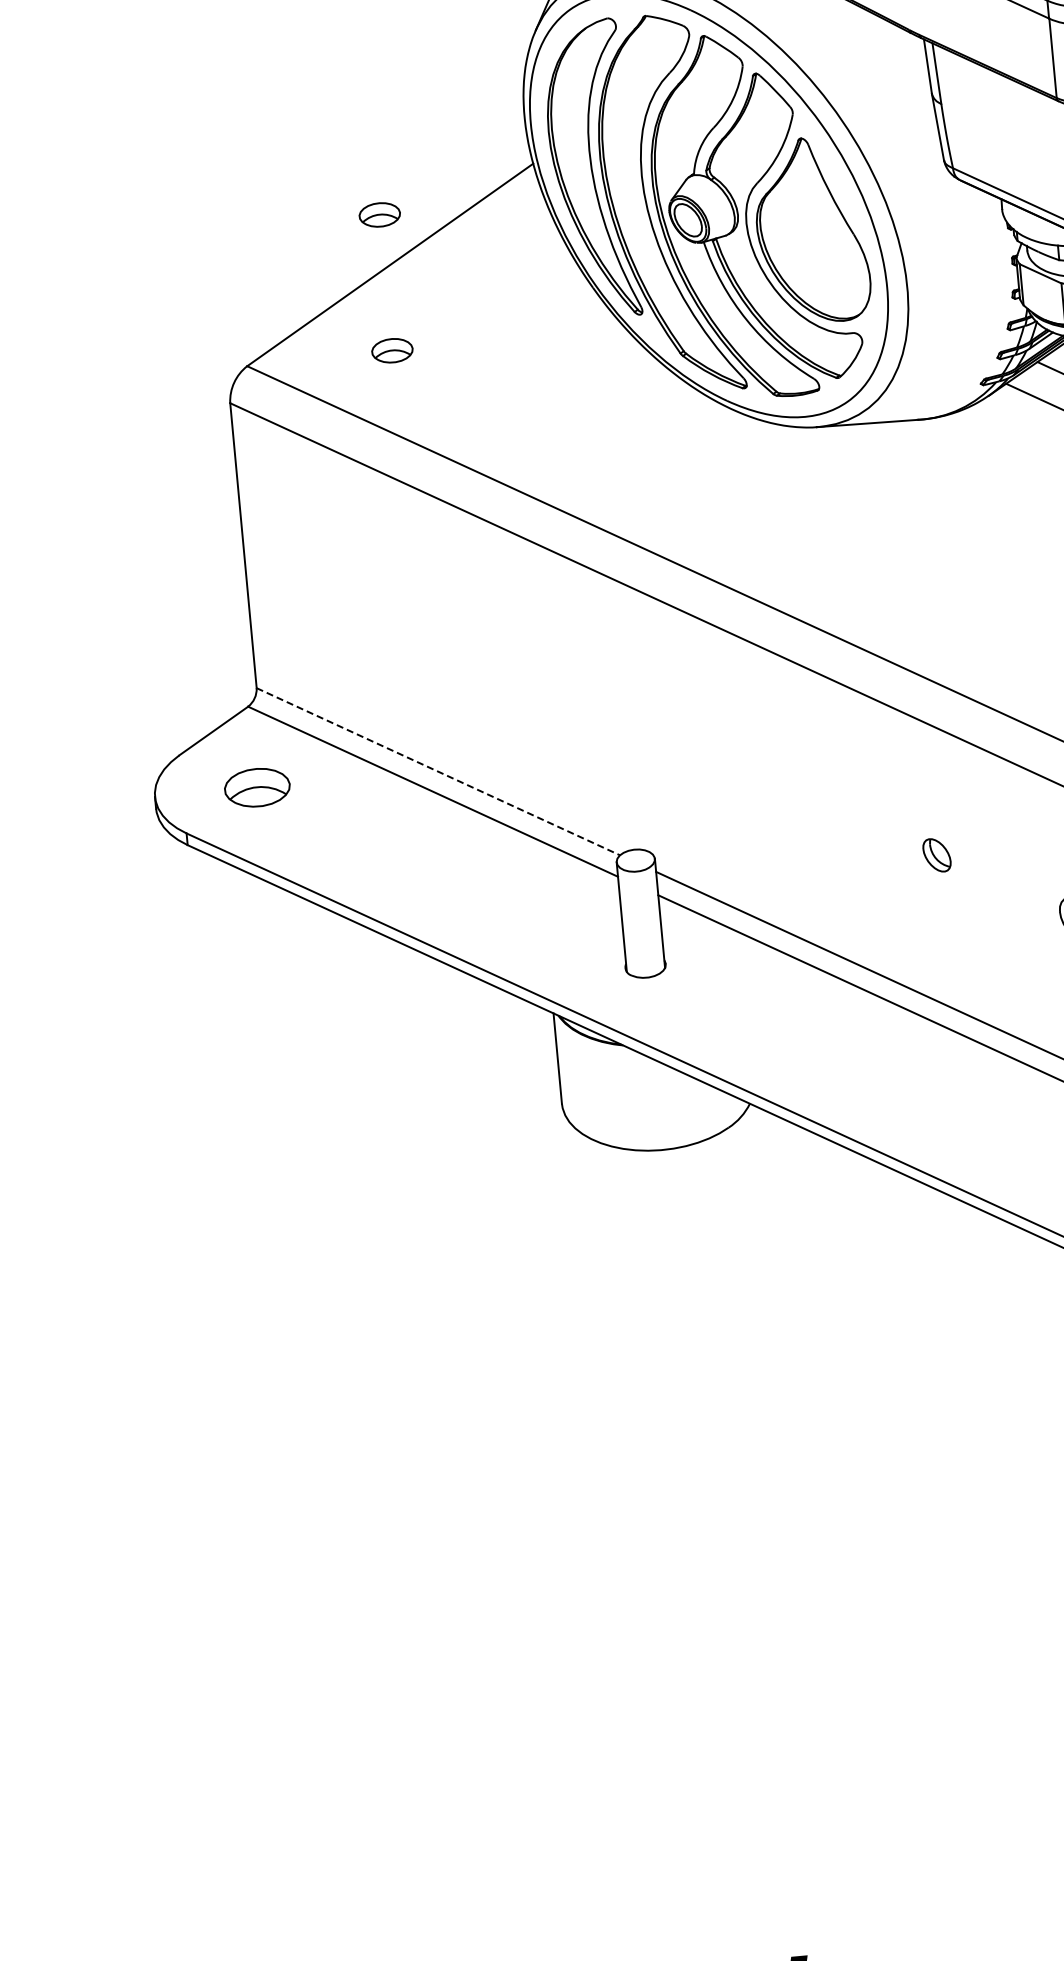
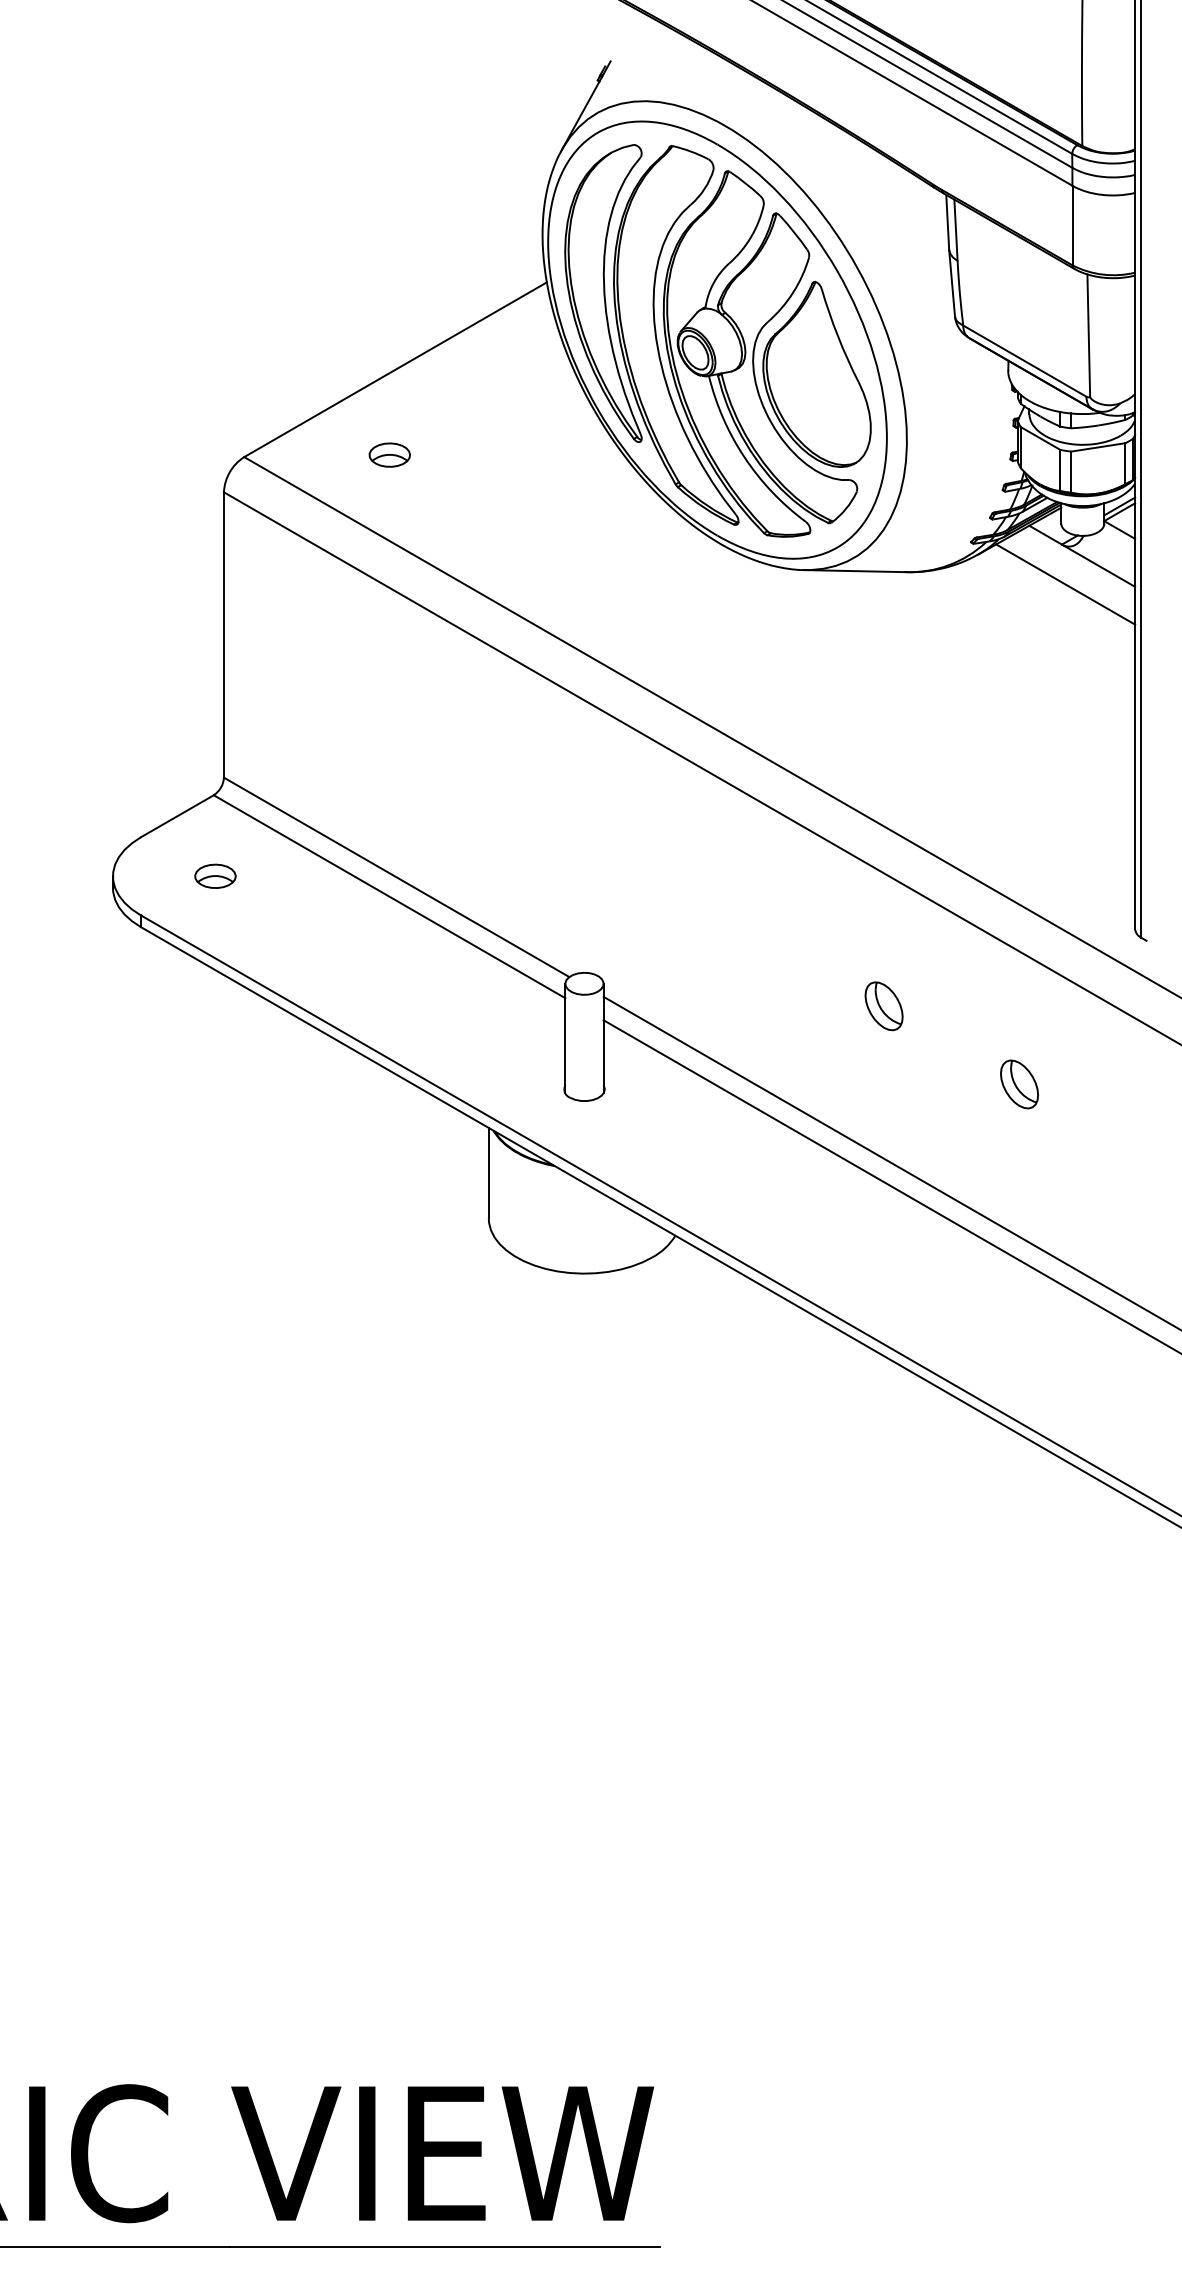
part: (379, 214) -> (389, 318), removed
line: (439, 771) -> (397, 877), dashed -> solid
part: (257, 786) -> (215, 875), size x0.62
part: (936, 855) -> (883, 1006), size x1.43

